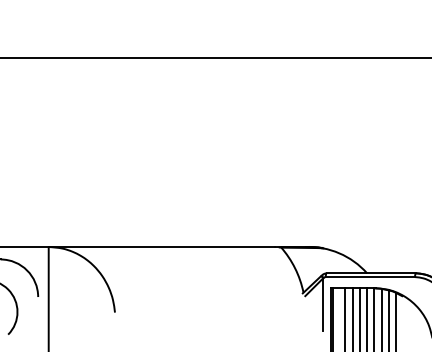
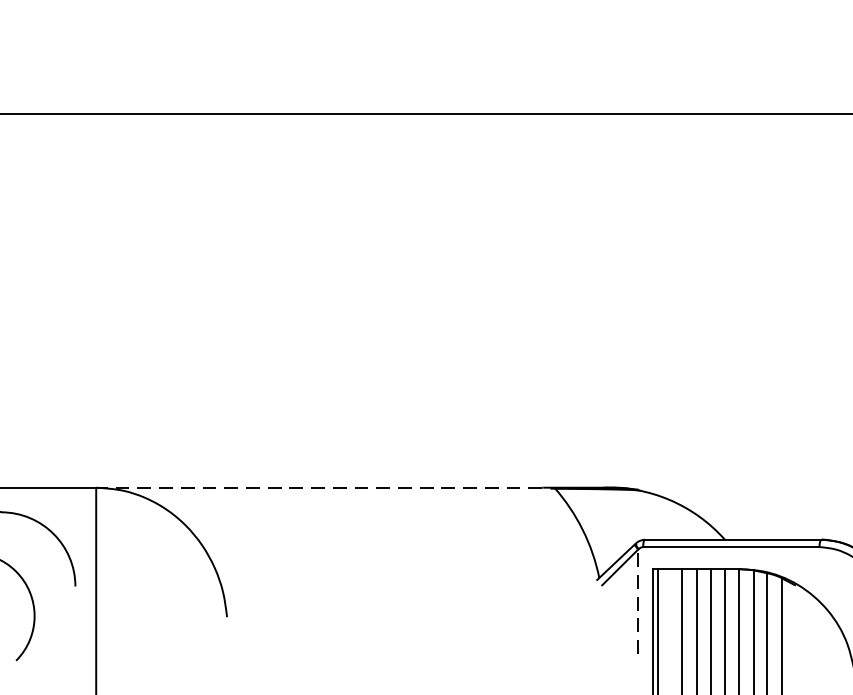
line: (161, 247) -> (318, 488), solid -> dashed
line: (323, 304) -> (638, 601), solid -> dashed

